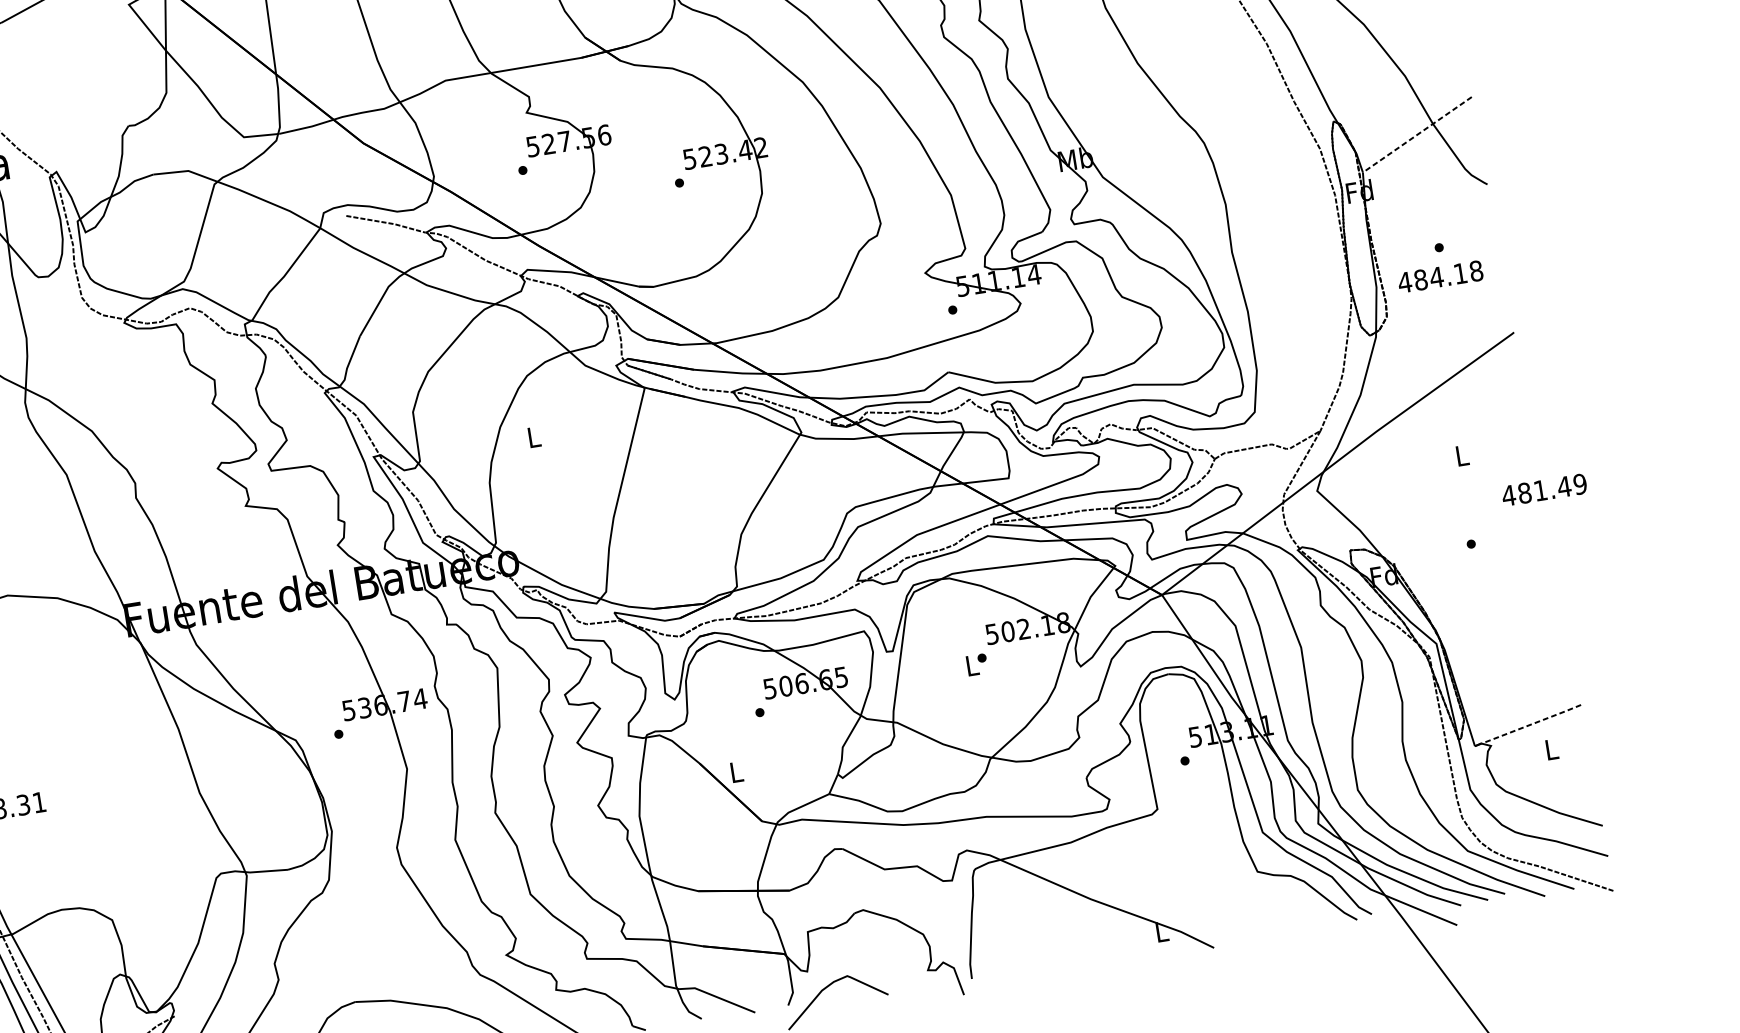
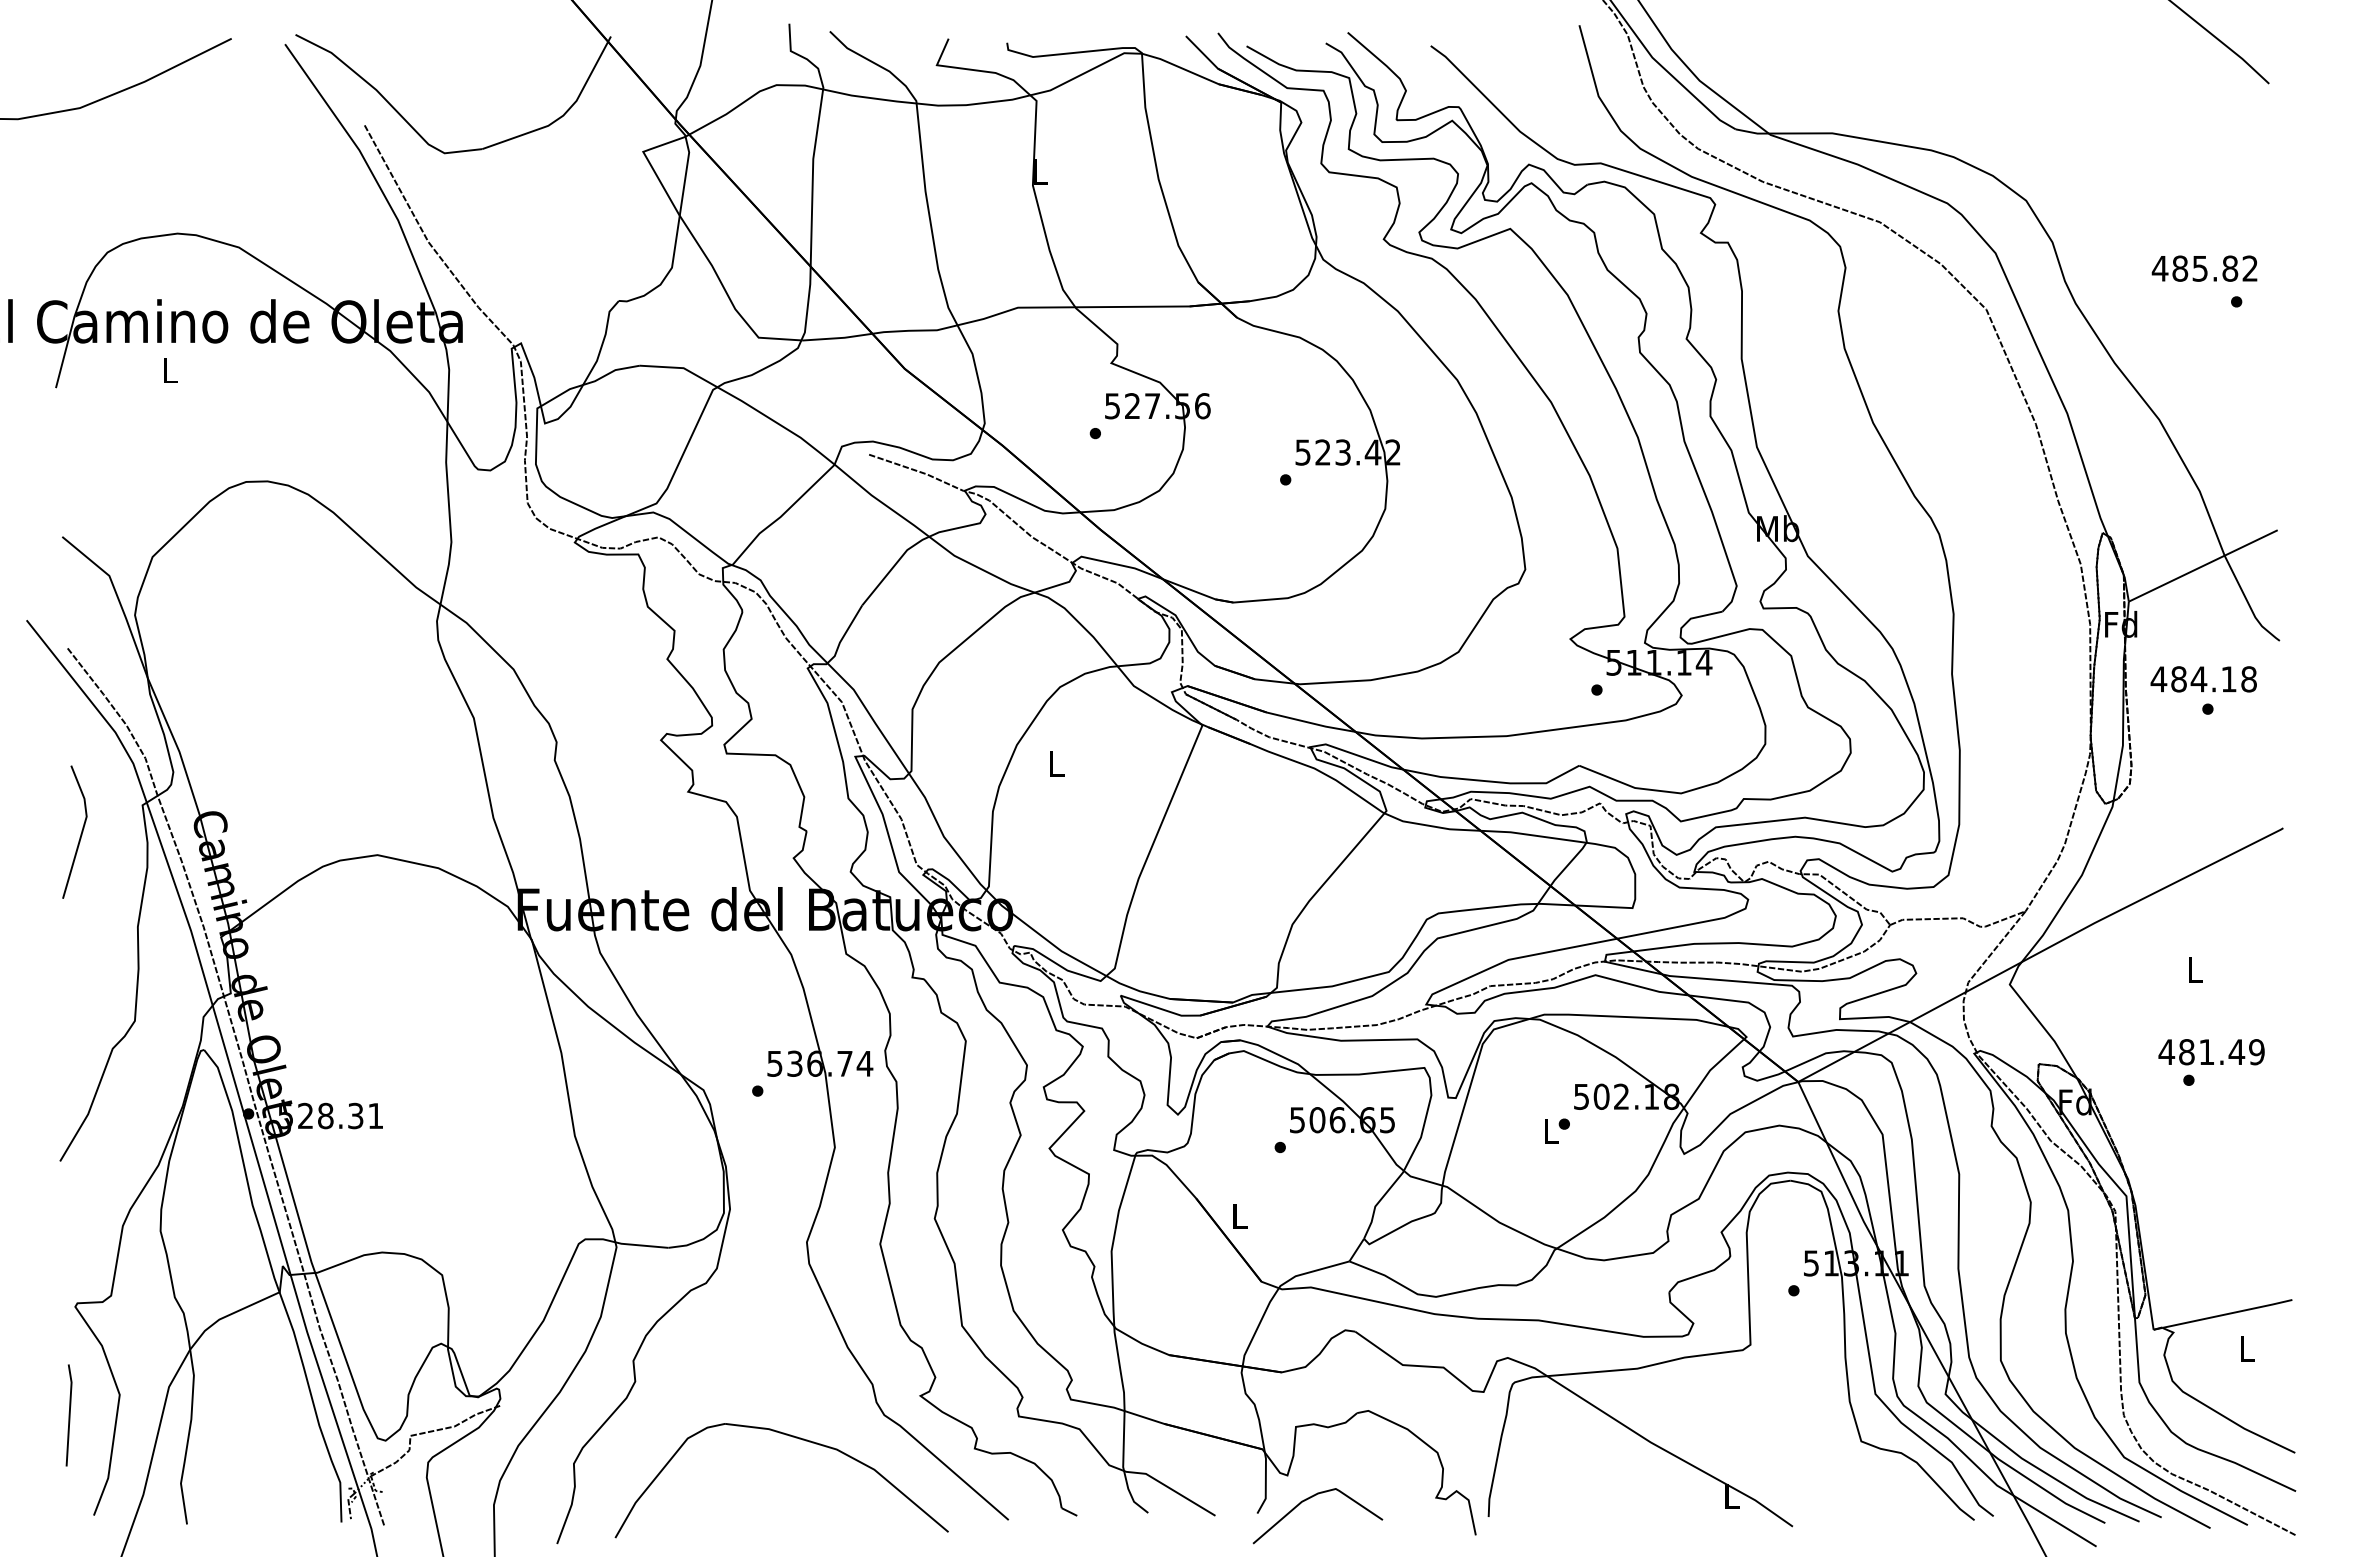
line: (1417, 134) -> (2203, 565), dashed -> solid
text: (1440, 277) -> (2203, 679), moved
text: (1544, 490) -> (2211, 1052), moved
line: (1531, 724) -> (2227, 1314), dashed -> solid

